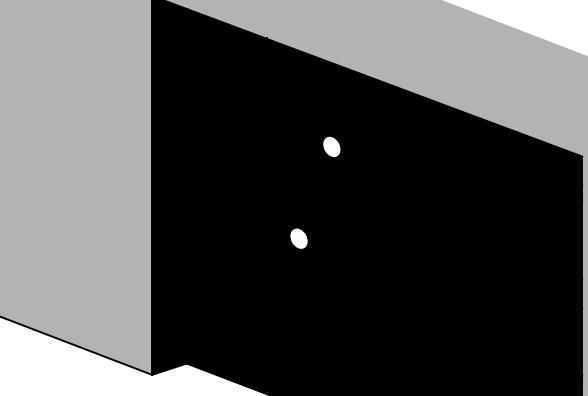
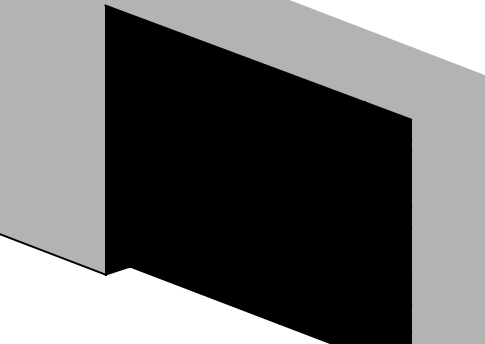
fill: (330, 146) -> (232, 112), added
fill: (298, 238) -> (209, 177), added

